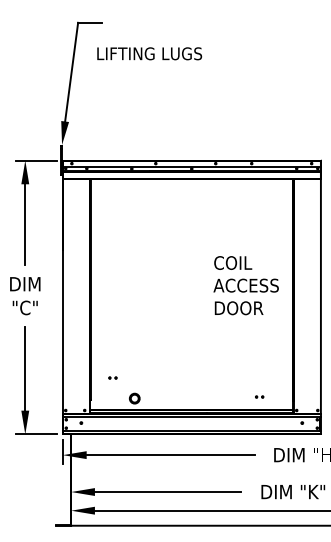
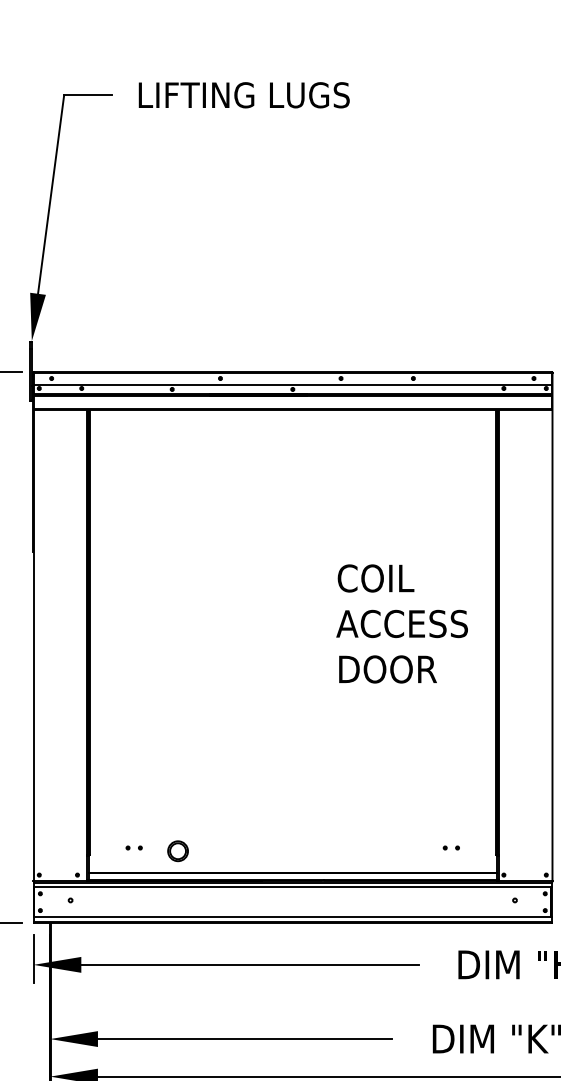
text: (149, 53) -> (243, 94), moved
part: (112, 377) -> (133, 846), moved
part: (259, 396) -> (451, 846), moved

